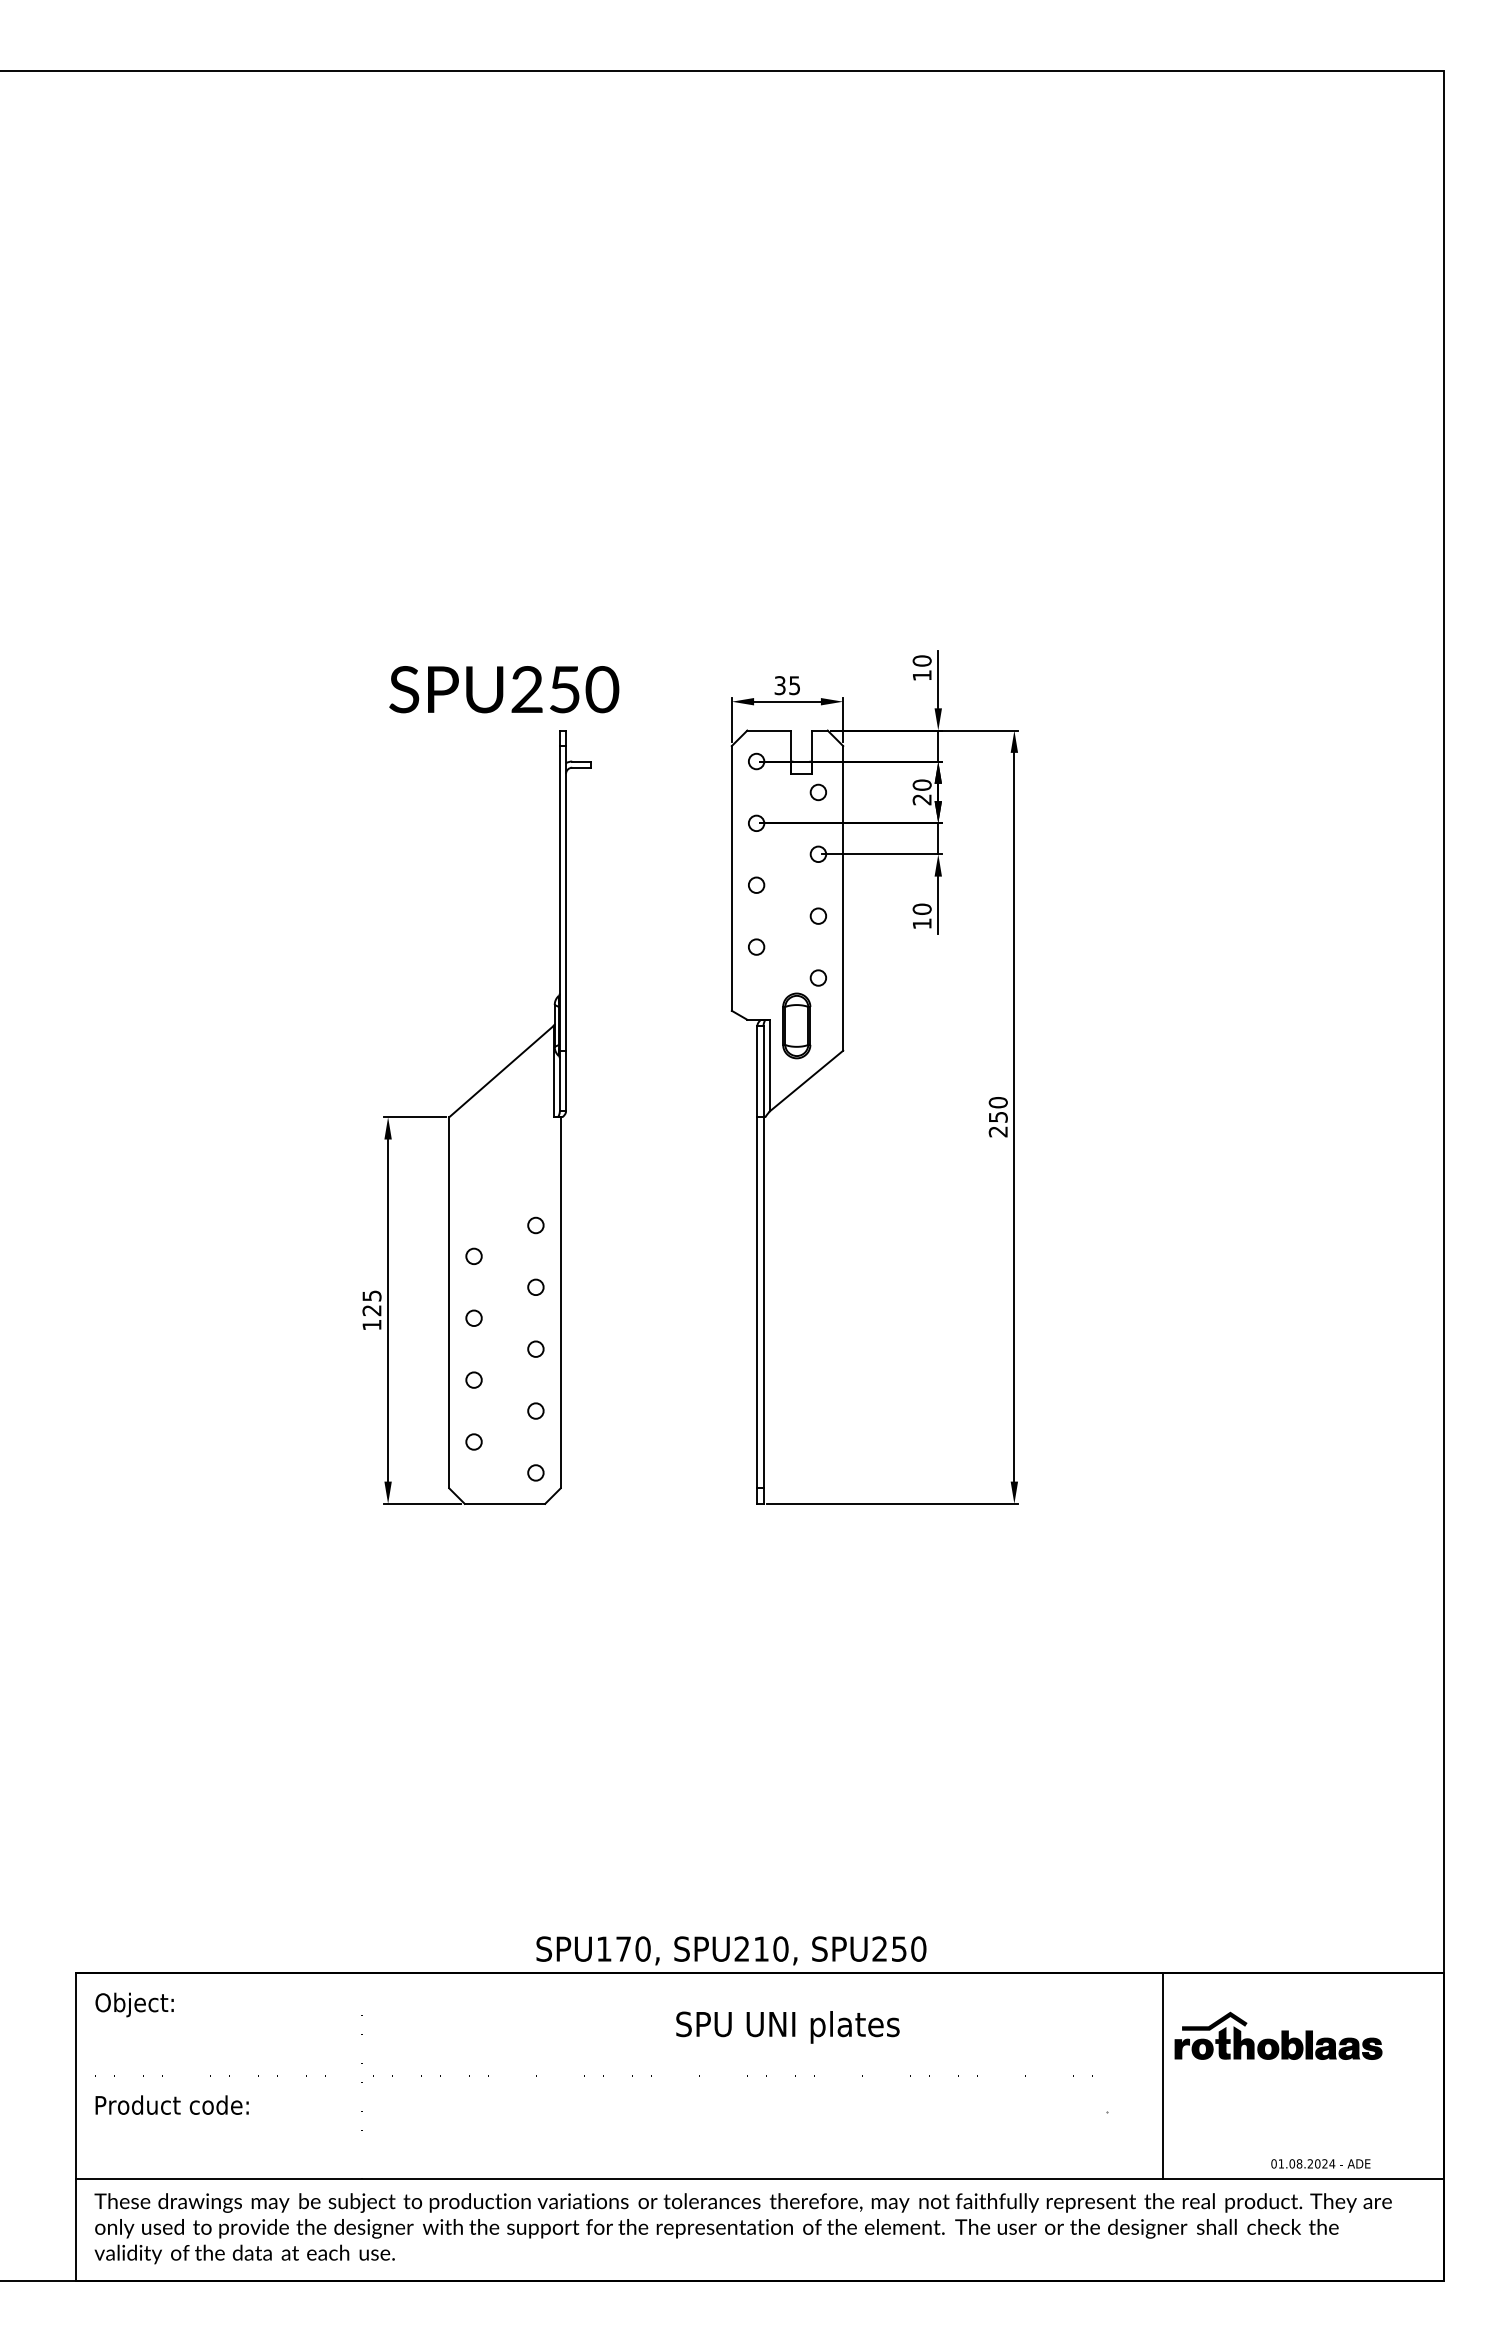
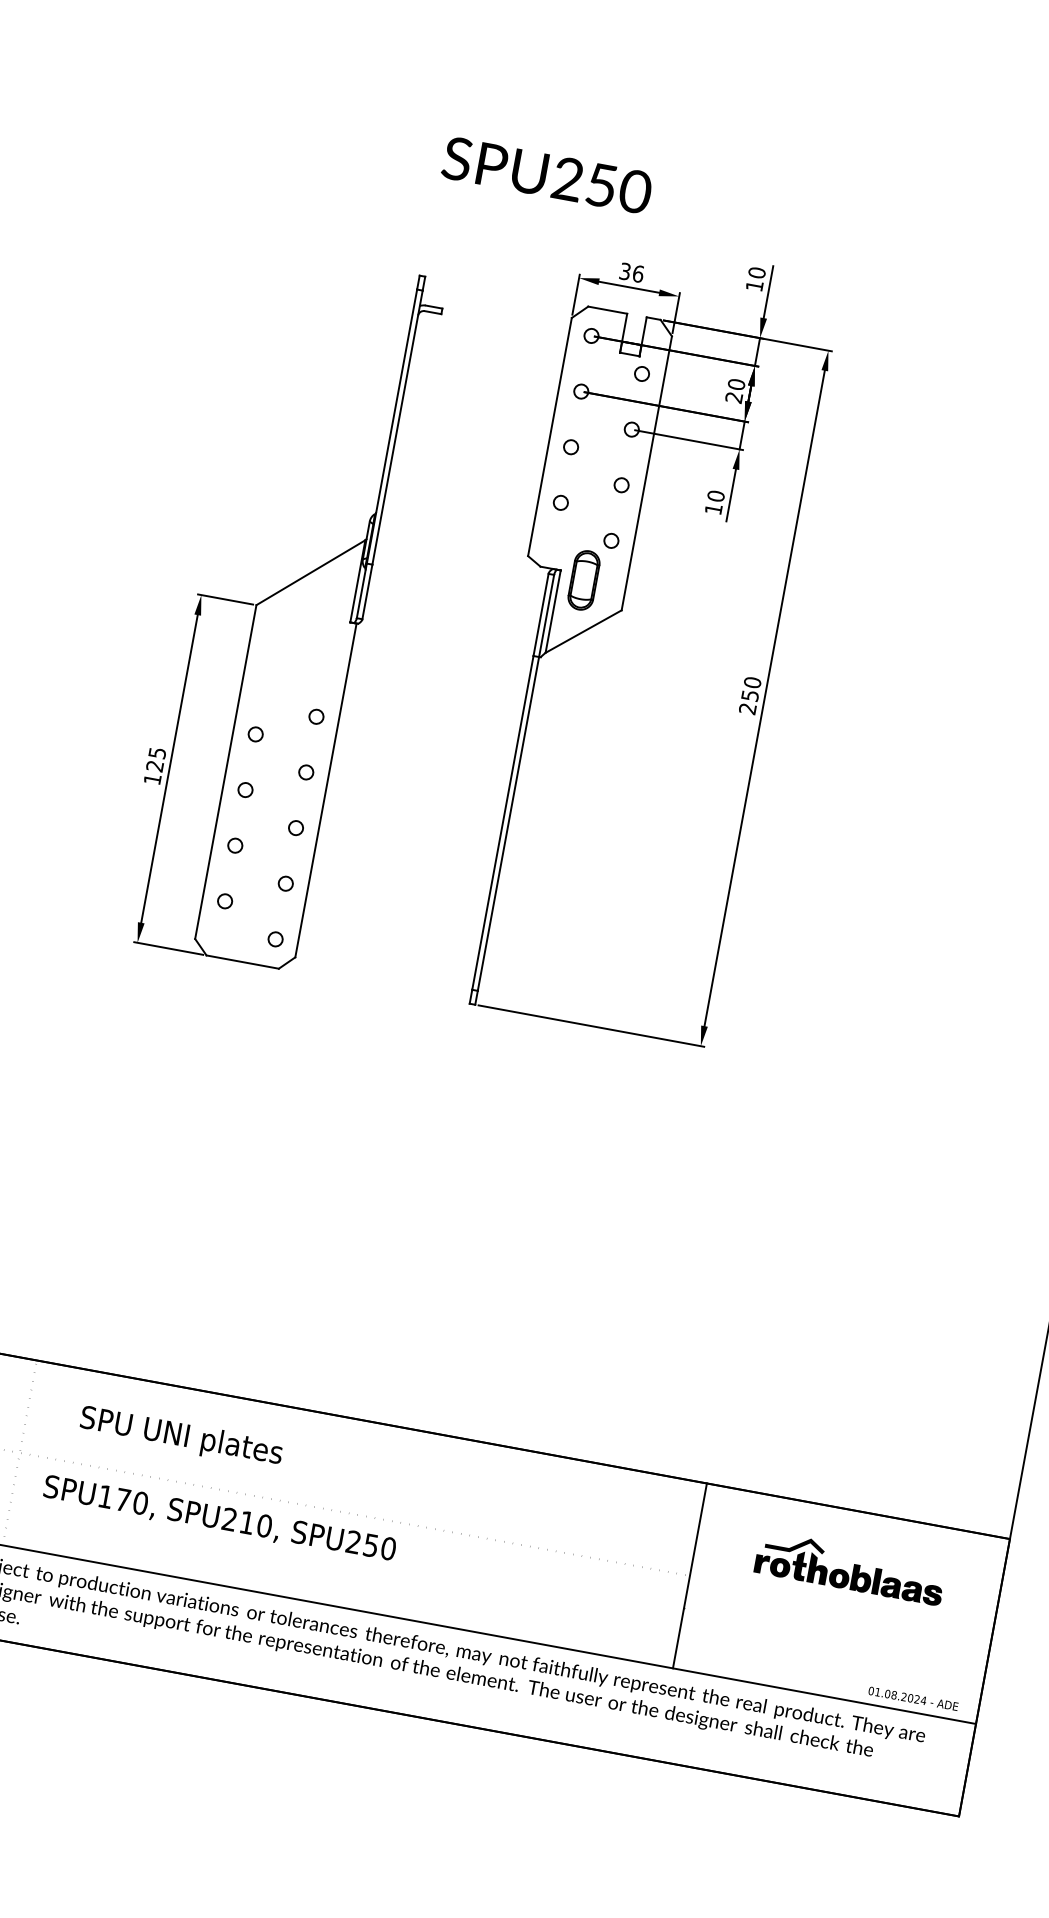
text: (794, 685) -> (638, 273), 35 -> 36
text: (504, 689) -> (547, 175), moved
text: (731, 1950) -> (219, 1519), moved
text: (787, 2027) -> (181, 1437), moved
line: (1163, 2075) -> (690, 1575), moved
text: (1320, 2163) -> (913, 1698), moved

